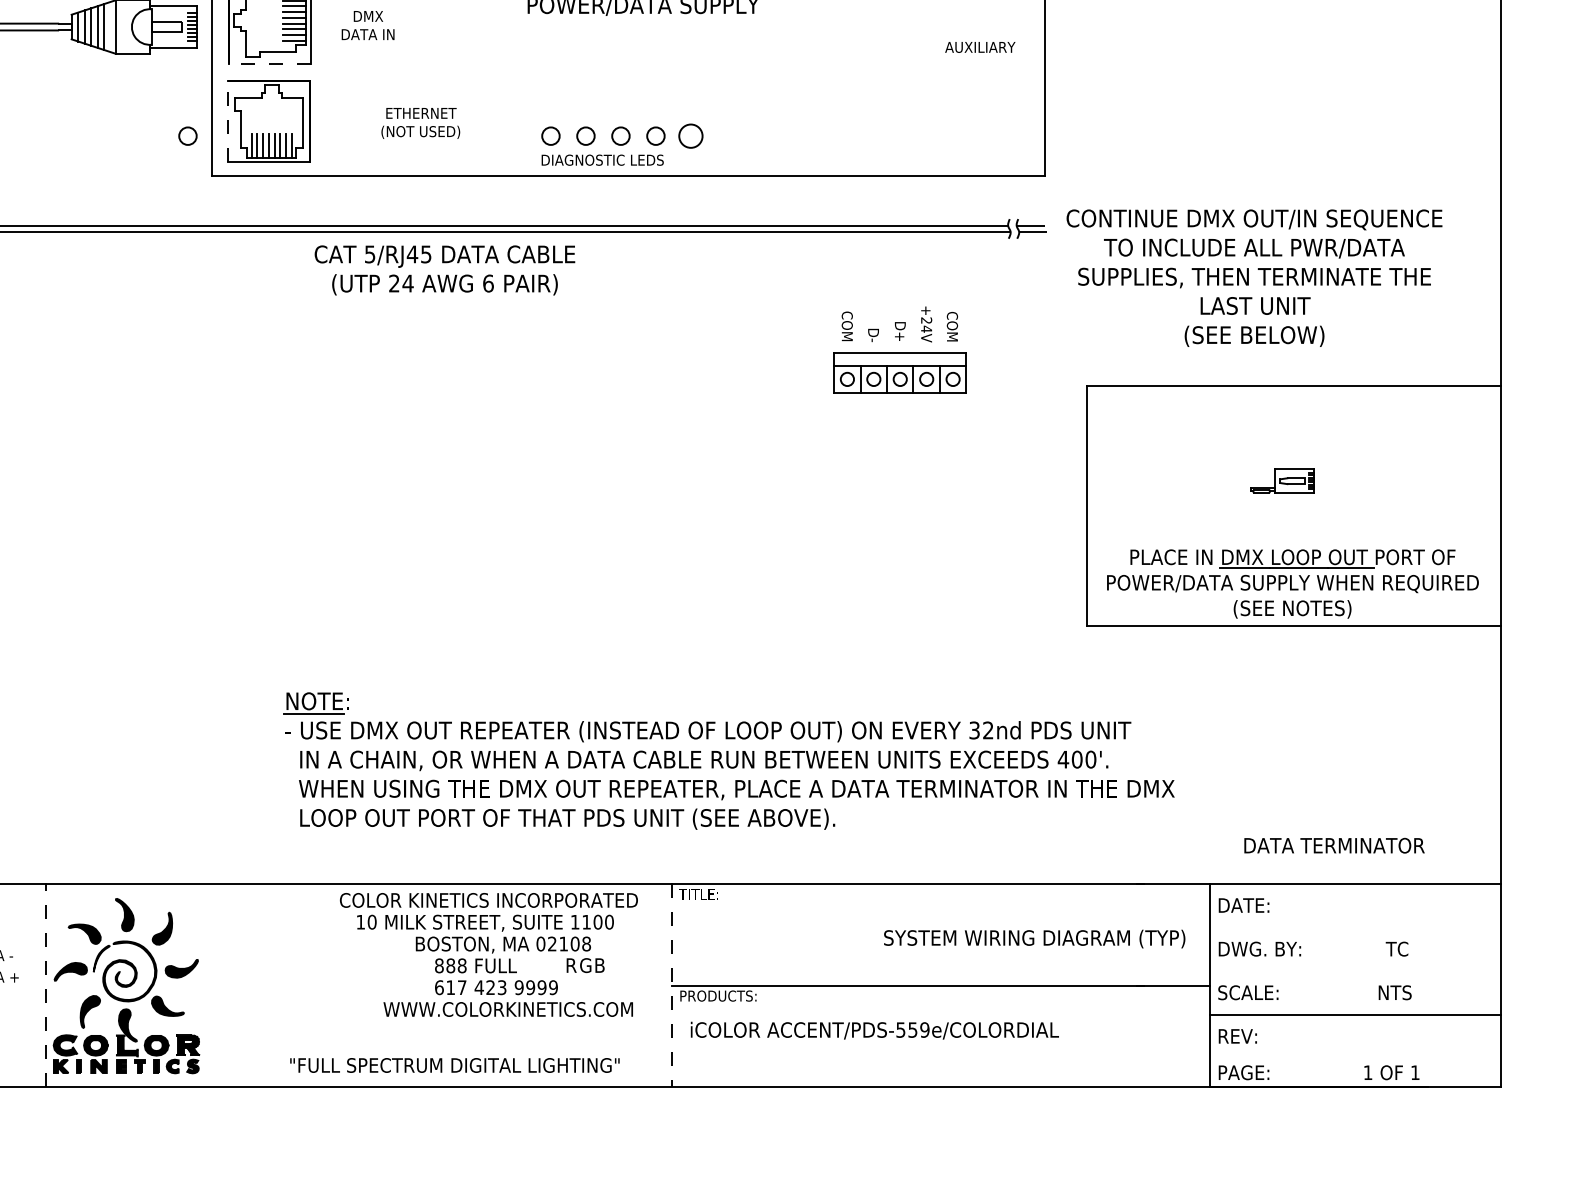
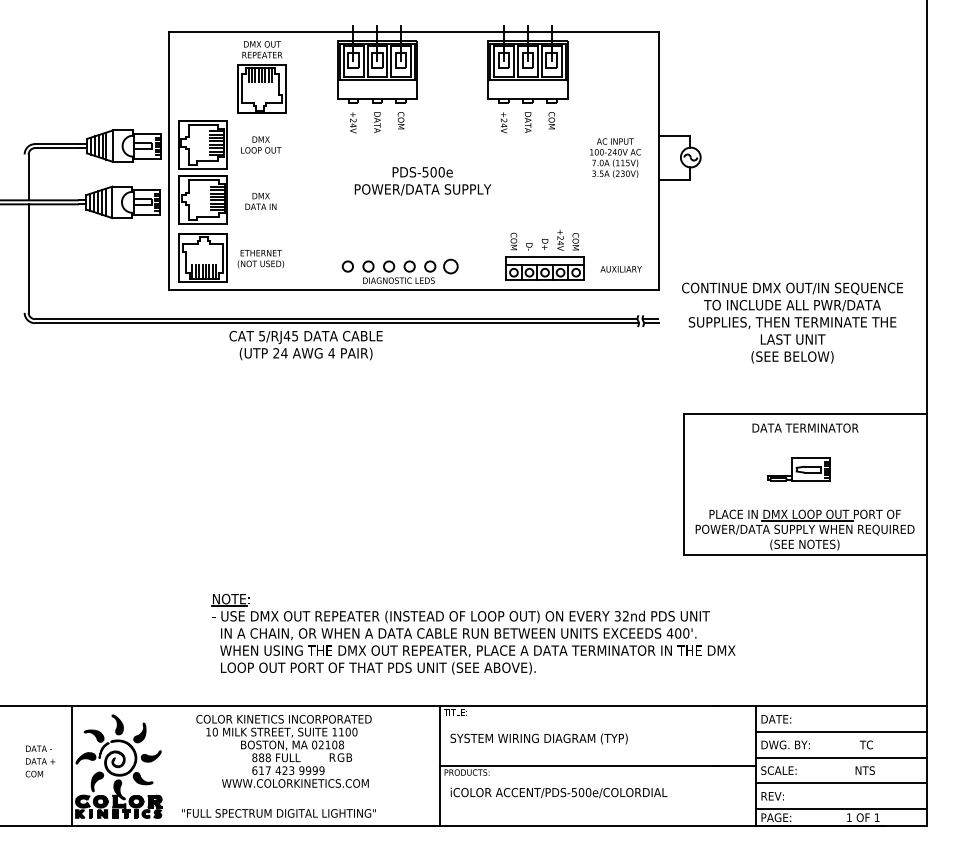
text: (979, 47) -> (620, 269), moved
line: (268, 64) -> (202, 224), dashed -> solid
line: (228, 120) -> (178, 257), dashed -> solid
text: (420, 124) -> (260, 259), moved
circle: (187, 136) -> (347, 266), moved
text: (1254, 277) -> (792, 322), moved
text: (488, 283) -> (331, 353), 6 -> 4
part: (899, 350) -> (544, 255), moved
part: (1281, 481) -> (798, 469), size x1.67
text: (1334, 844) -> (805, 427), moved
line: (1354, 927) -> (841, 732), added
text: (1033, 938) -> (538, 738), moved
text: (488, 955) -> (283, 751), moved
line: (1354, 970) -> (841, 757), added
line: (46, 985) -> (71, 766), dashed -> solid
line: (671, 985) -> (439, 766), dashed -> solid
text: (918, 1029) -> (584, 792), ACCENT/PDS-559e/COLORDIAL -> ACCENT/PDS-500e/COLORDIAL
line: (1354, 1058) -> (841, 809), added
text: (454, 1065) -> (278, 813), moved

